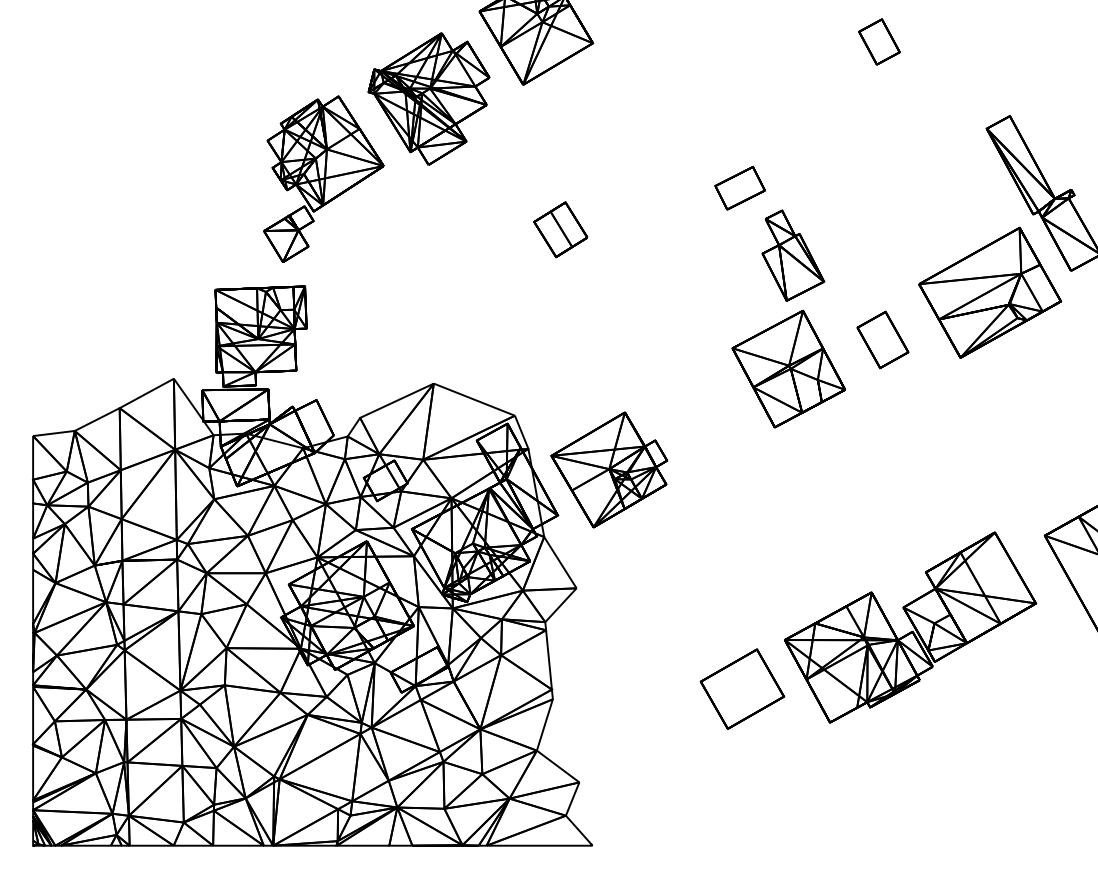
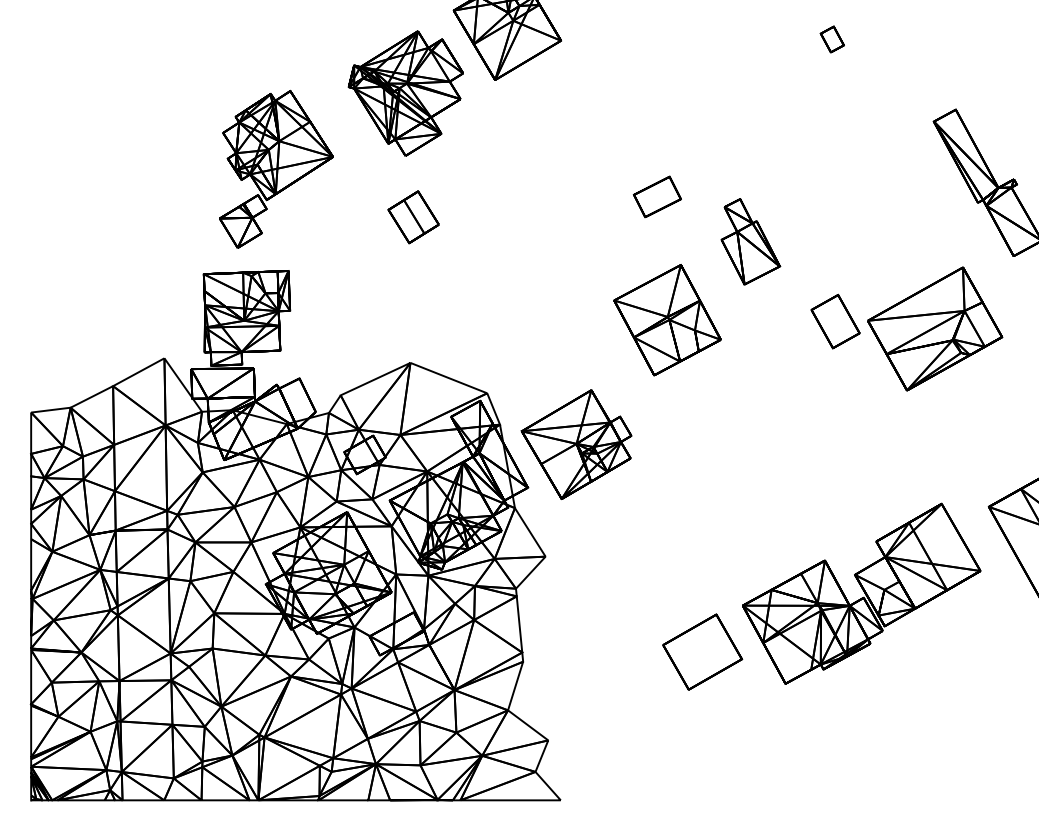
part: (879, 41) -> (832, 39), size x0.6
part: (323, 178) -> (276, 168), moved
part: (739, 187) -> (656, 196), moved
part: (560, 230) -> (413, 217), moved
part: (990, 292) -> (935, 328), moved
part: (788, 369) -> (667, 320), moved

